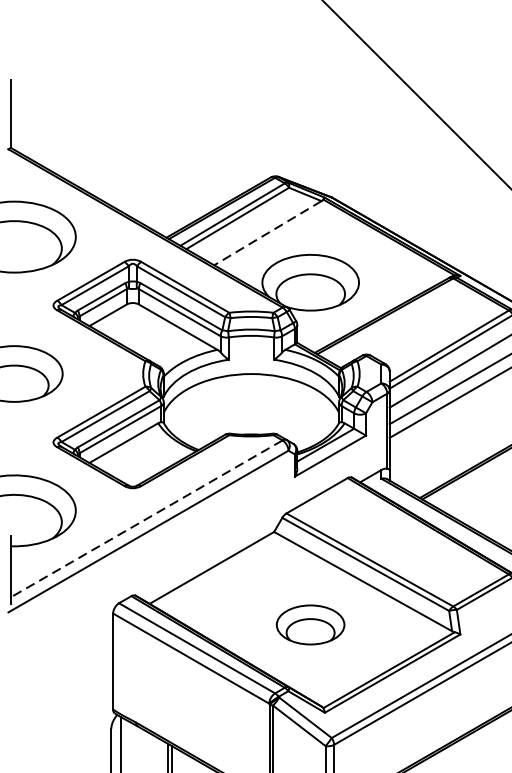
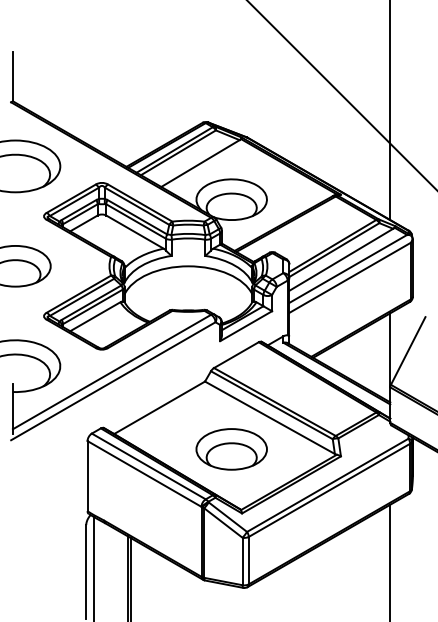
line: (267, 233) -> (200, 163), dashed -> solid
line: (145, 519) -> (111, 372), dashed -> solid
part: (310, 625) -> (231, 449), size x1.43

